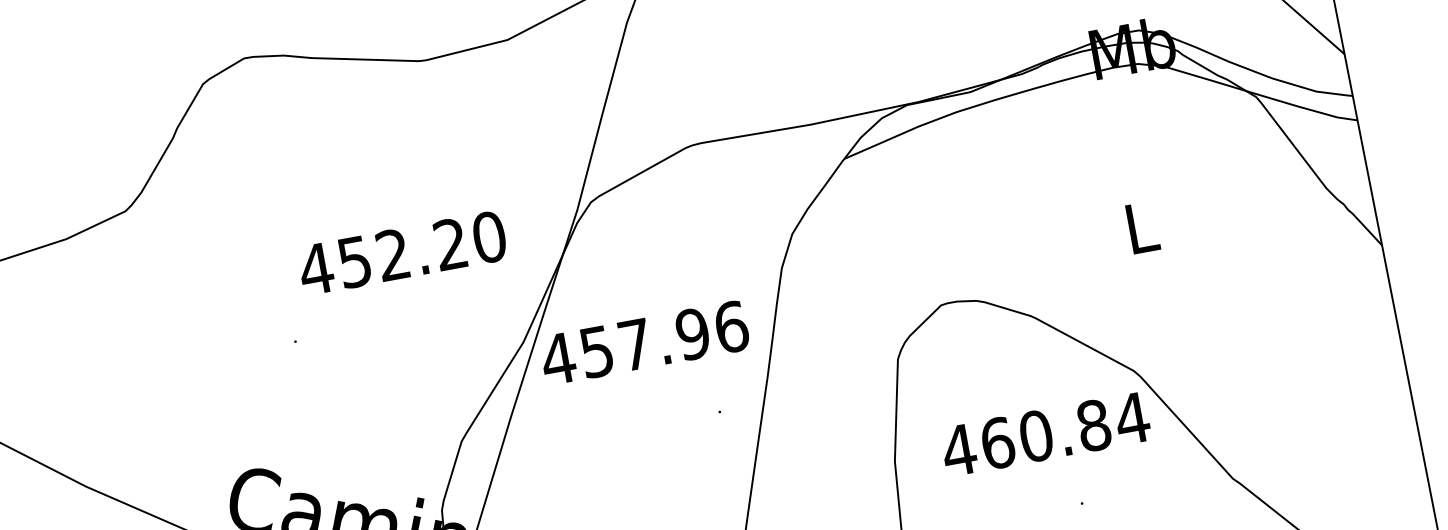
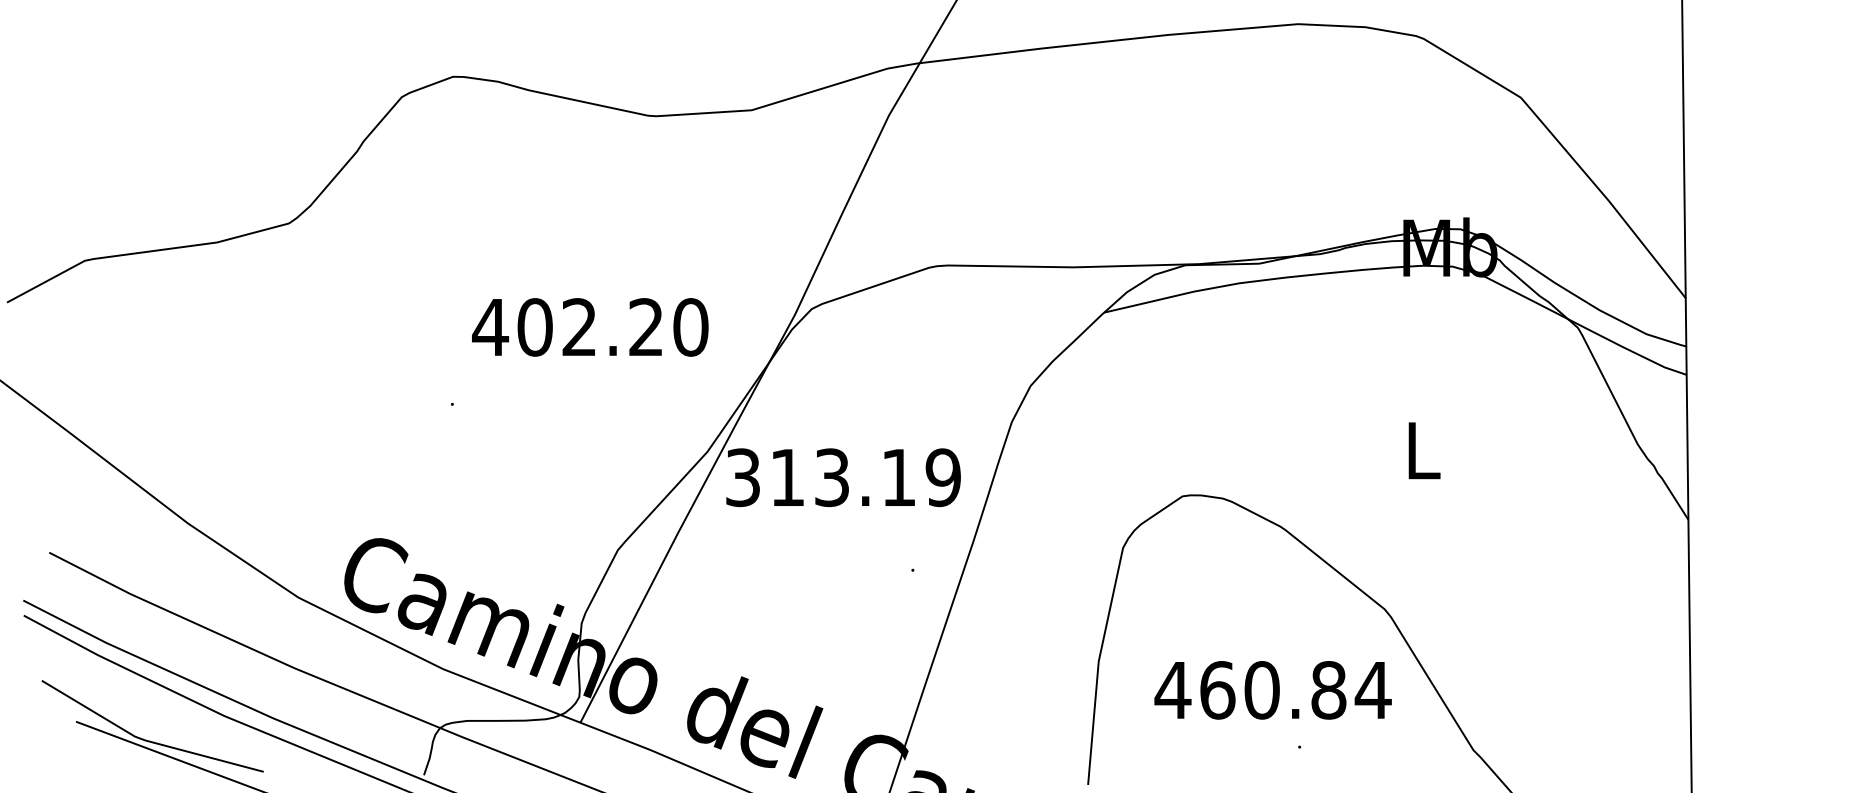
text: (354, 262) -> (534, 327), 452.20 -> 402.20
text: (644, 342) -> (842, 477), 457.96 -> 313.19
text: (1045, 434) -> (1272, 690), moved

